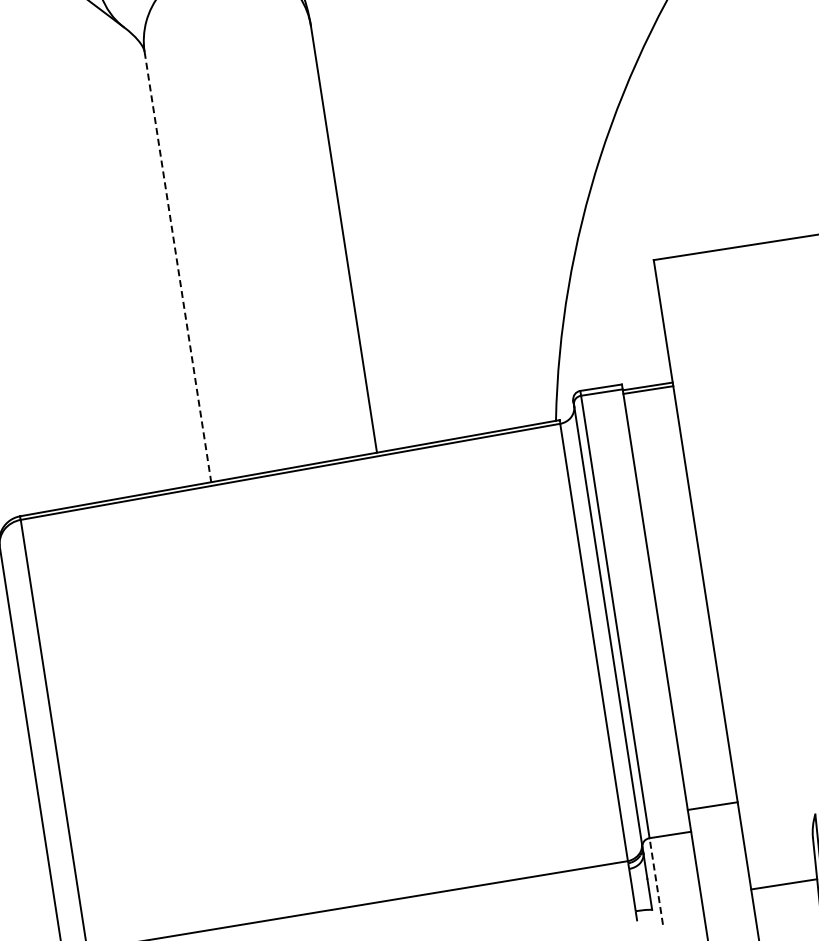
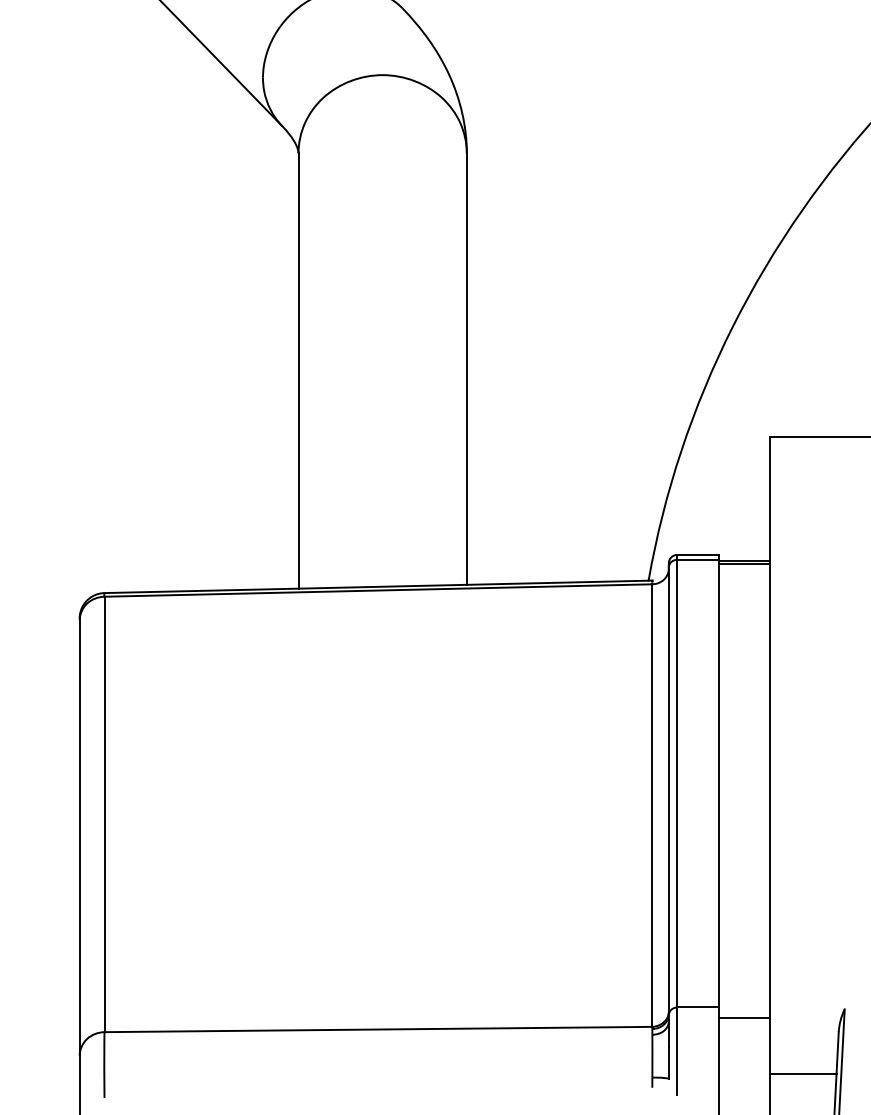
line: (177, 266) -> (298, 370), dashed -> solid
line: (712, 806) -> (744, 1018), moved
line: (656, 881) -> (677, 1051), dashed -> solid

